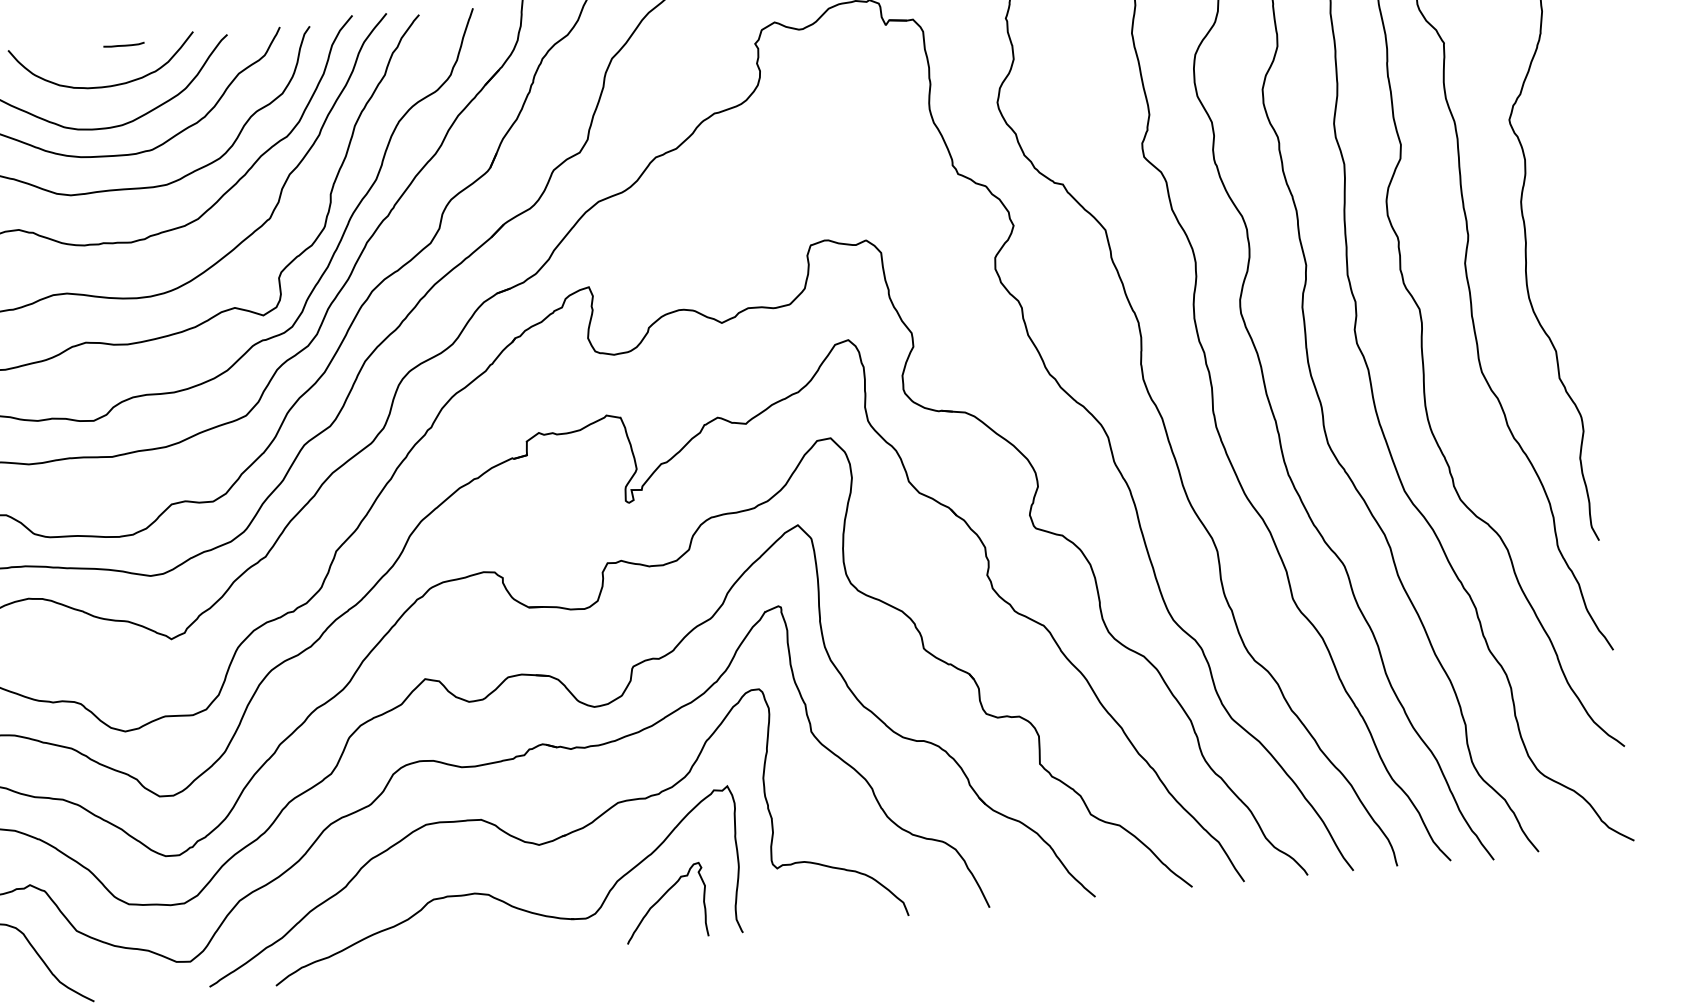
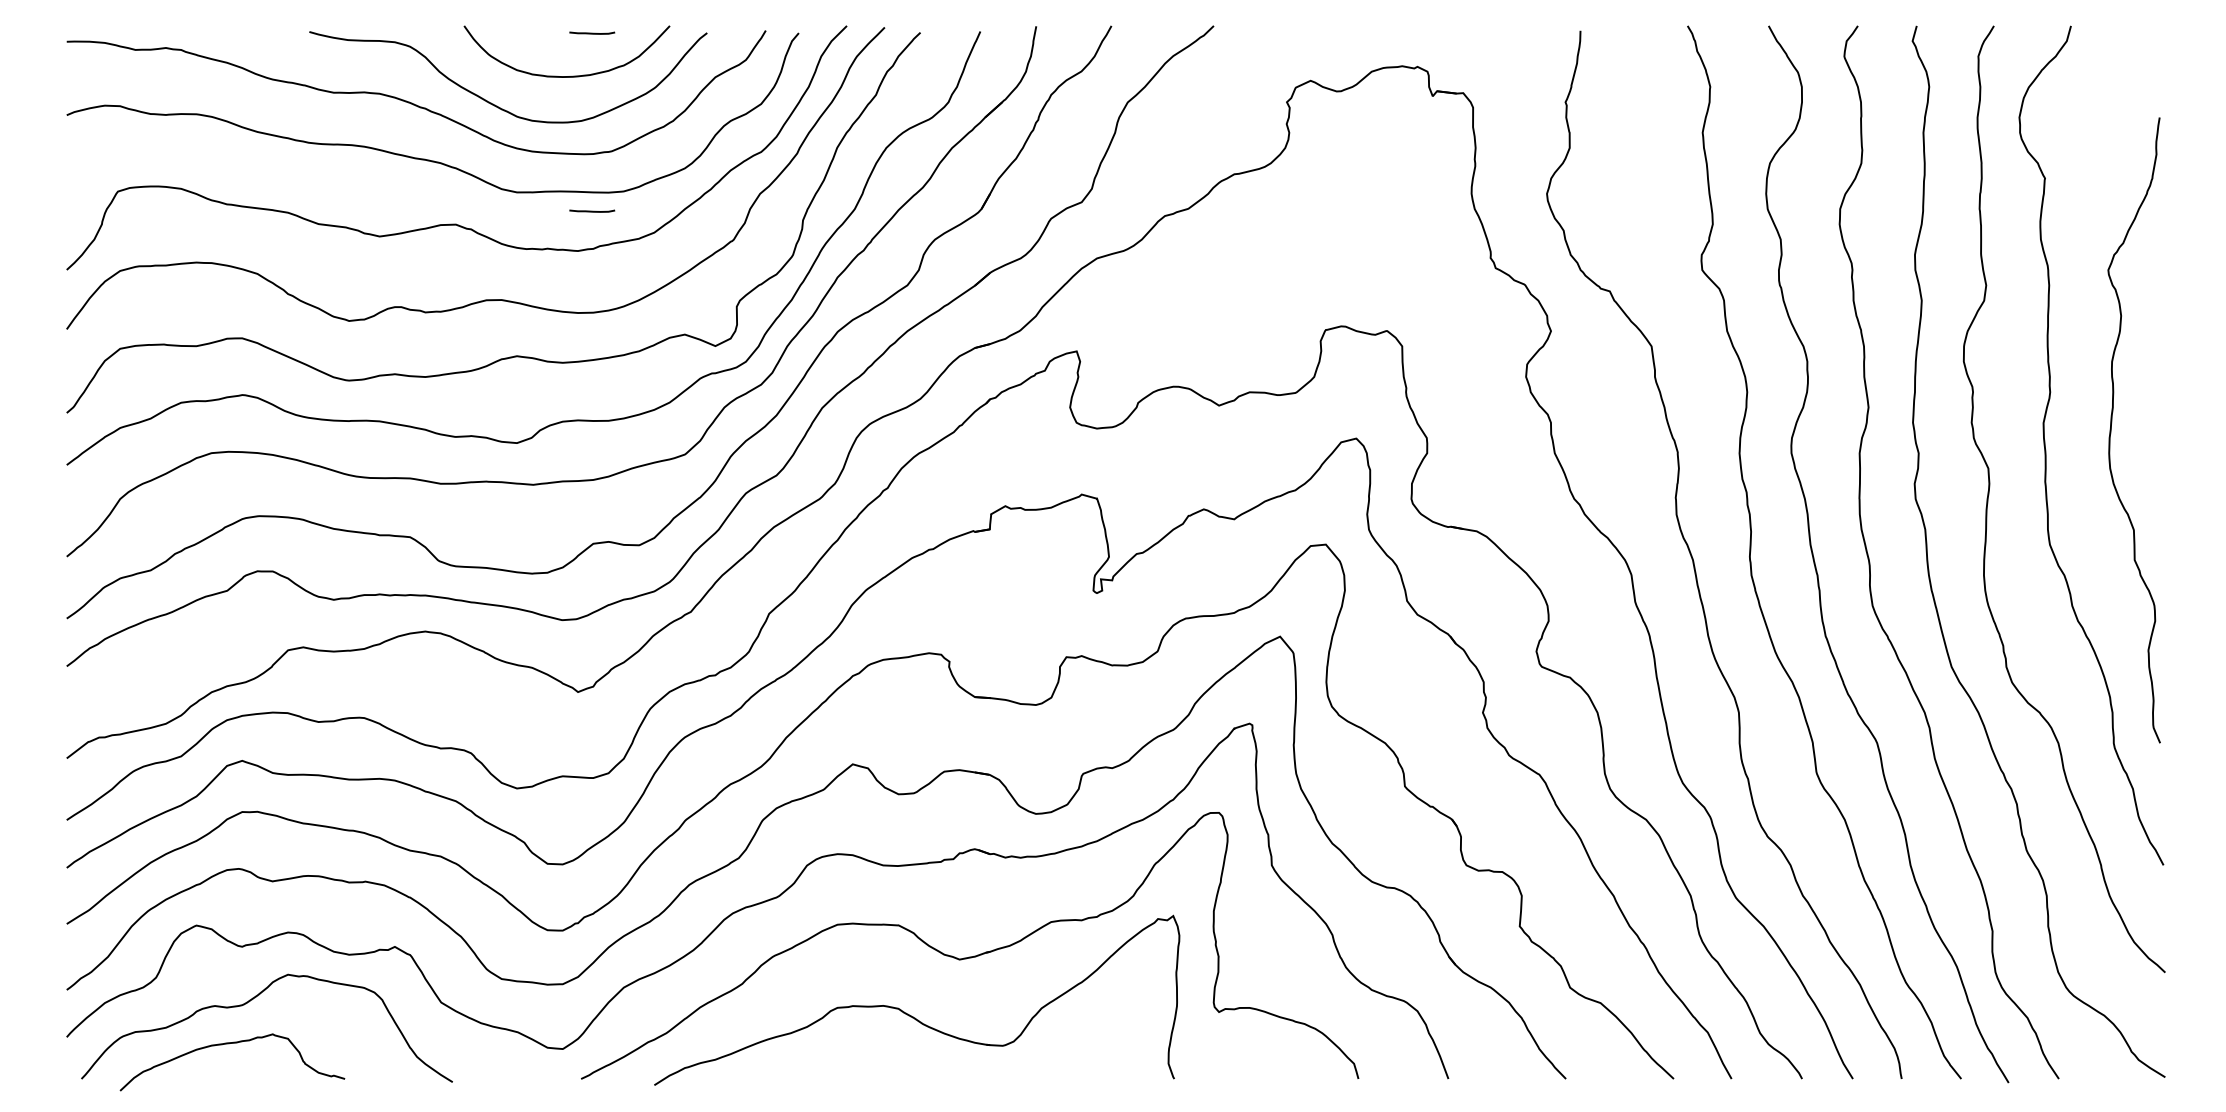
line: (140, 204) -> (592, 210), added
curve: (660, 899) -> (1087, 1033), removed

